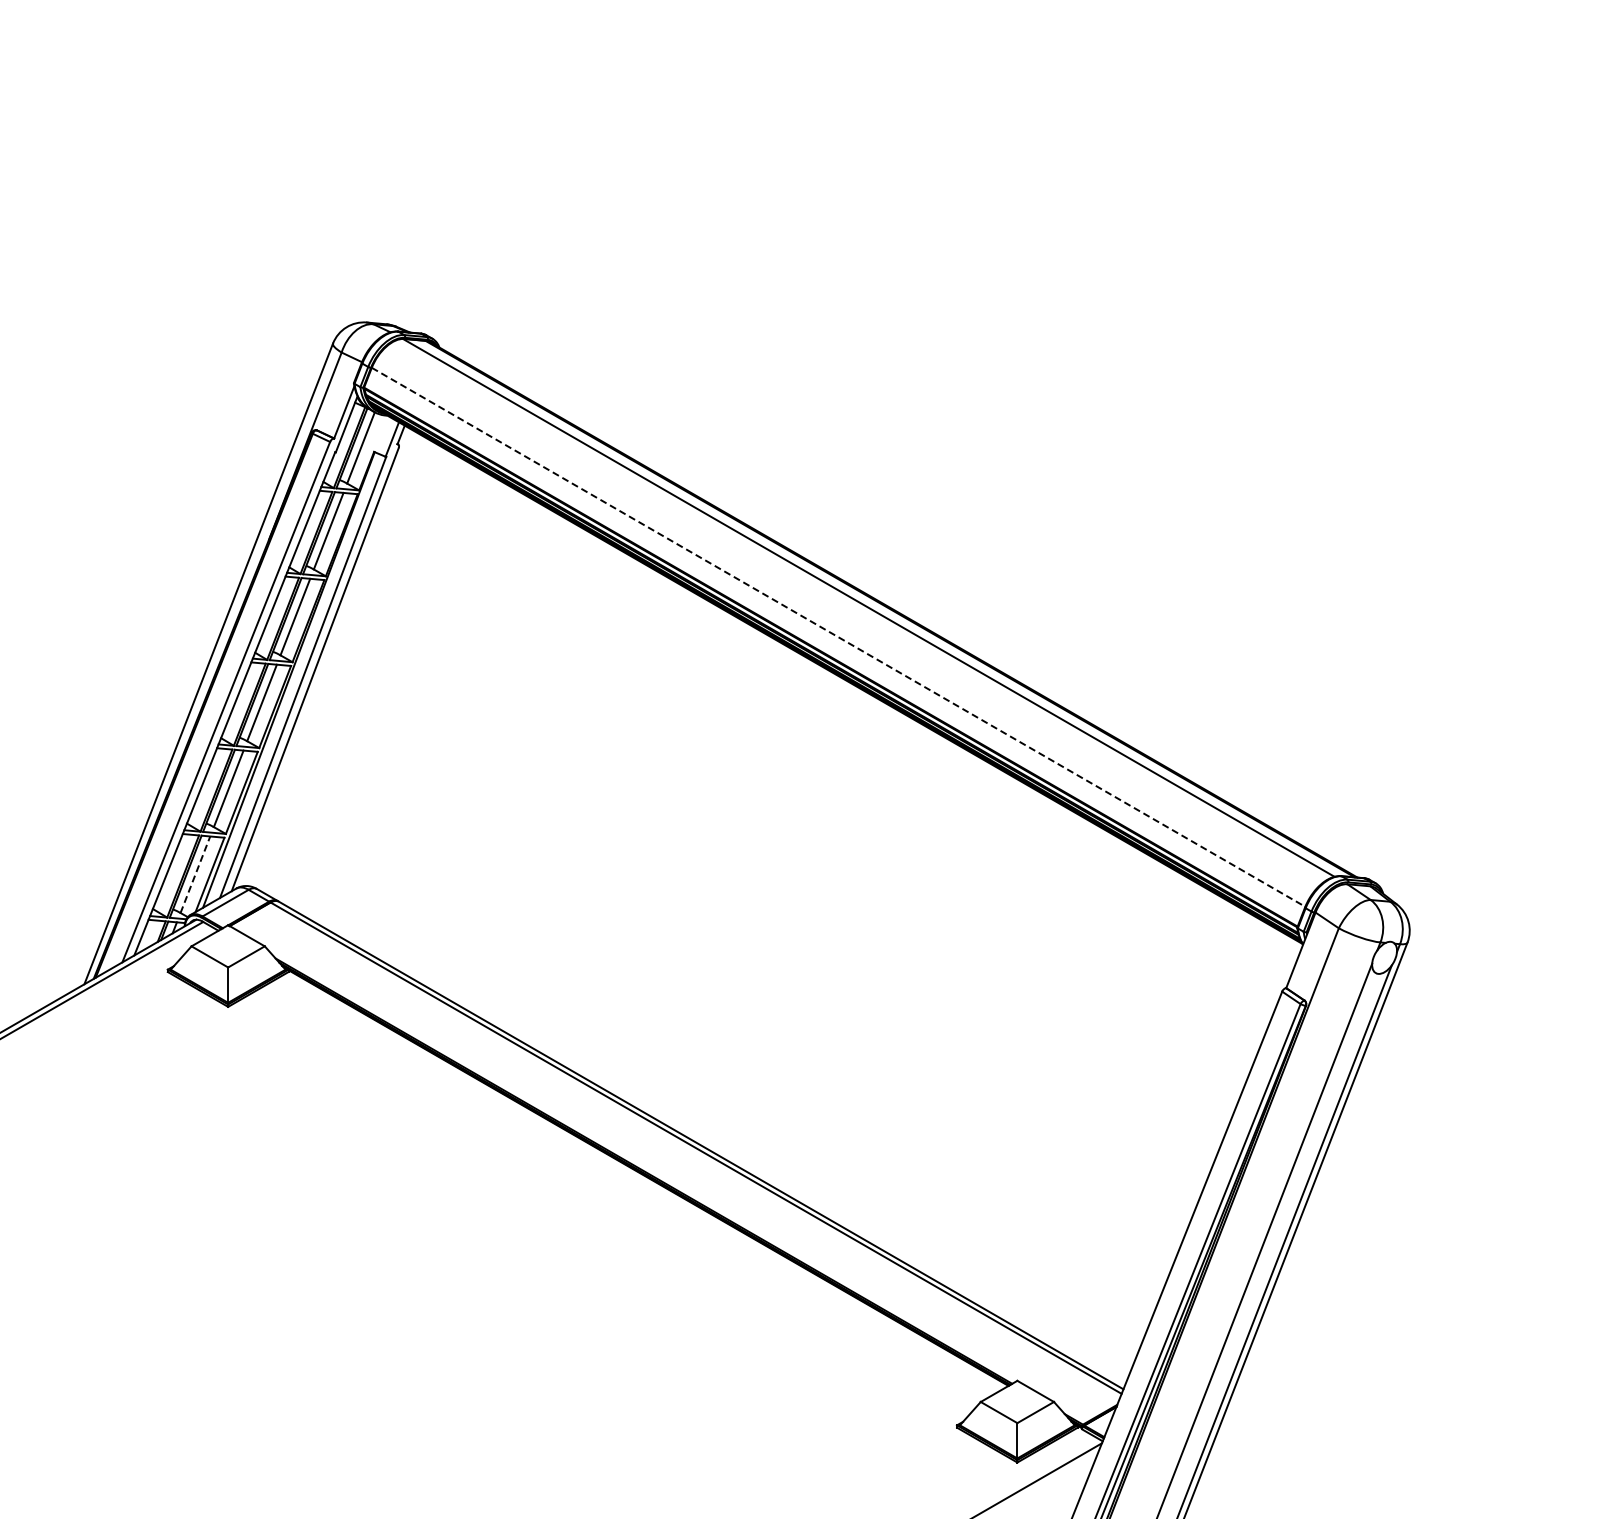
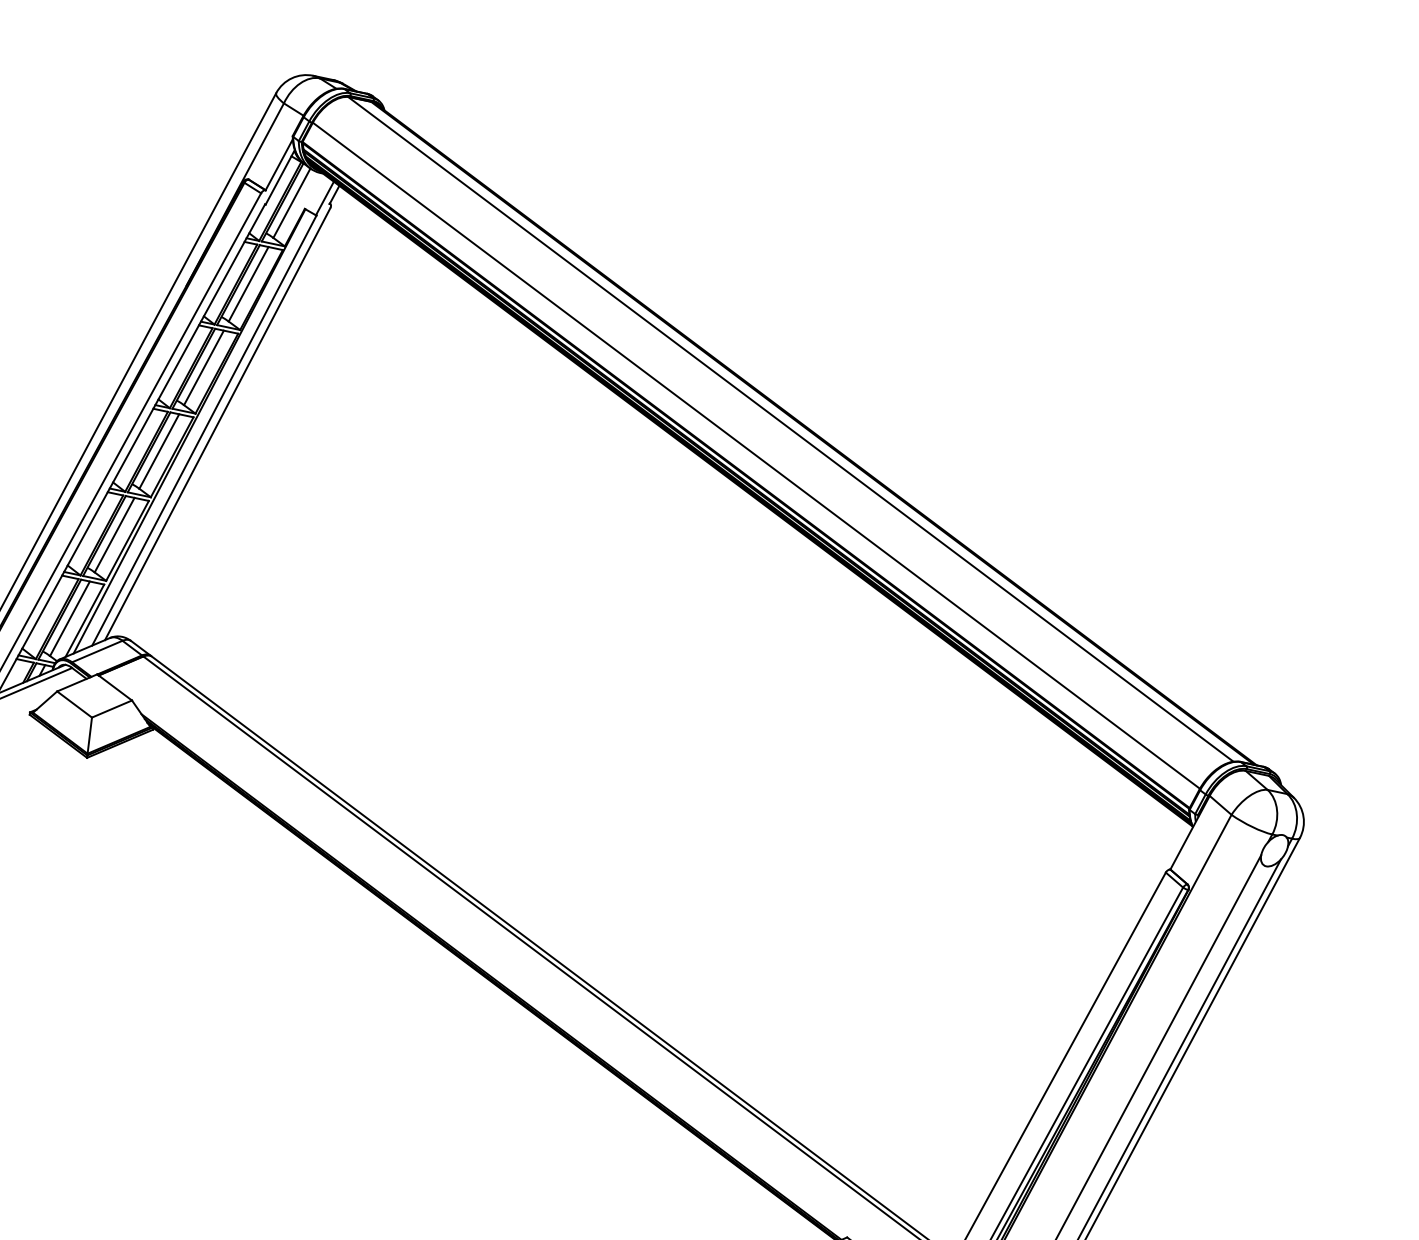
line: (838, 637) -> (756, 455), dashed -> solid
line: (195, 874) -> (70, 618), dashed -> solid

